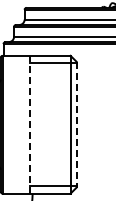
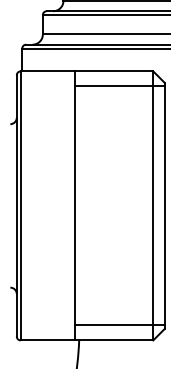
line: (30, 124) -> (74, 205), dashed -> solid
line: (76, 124) -> (164, 205), dashed -> solid

